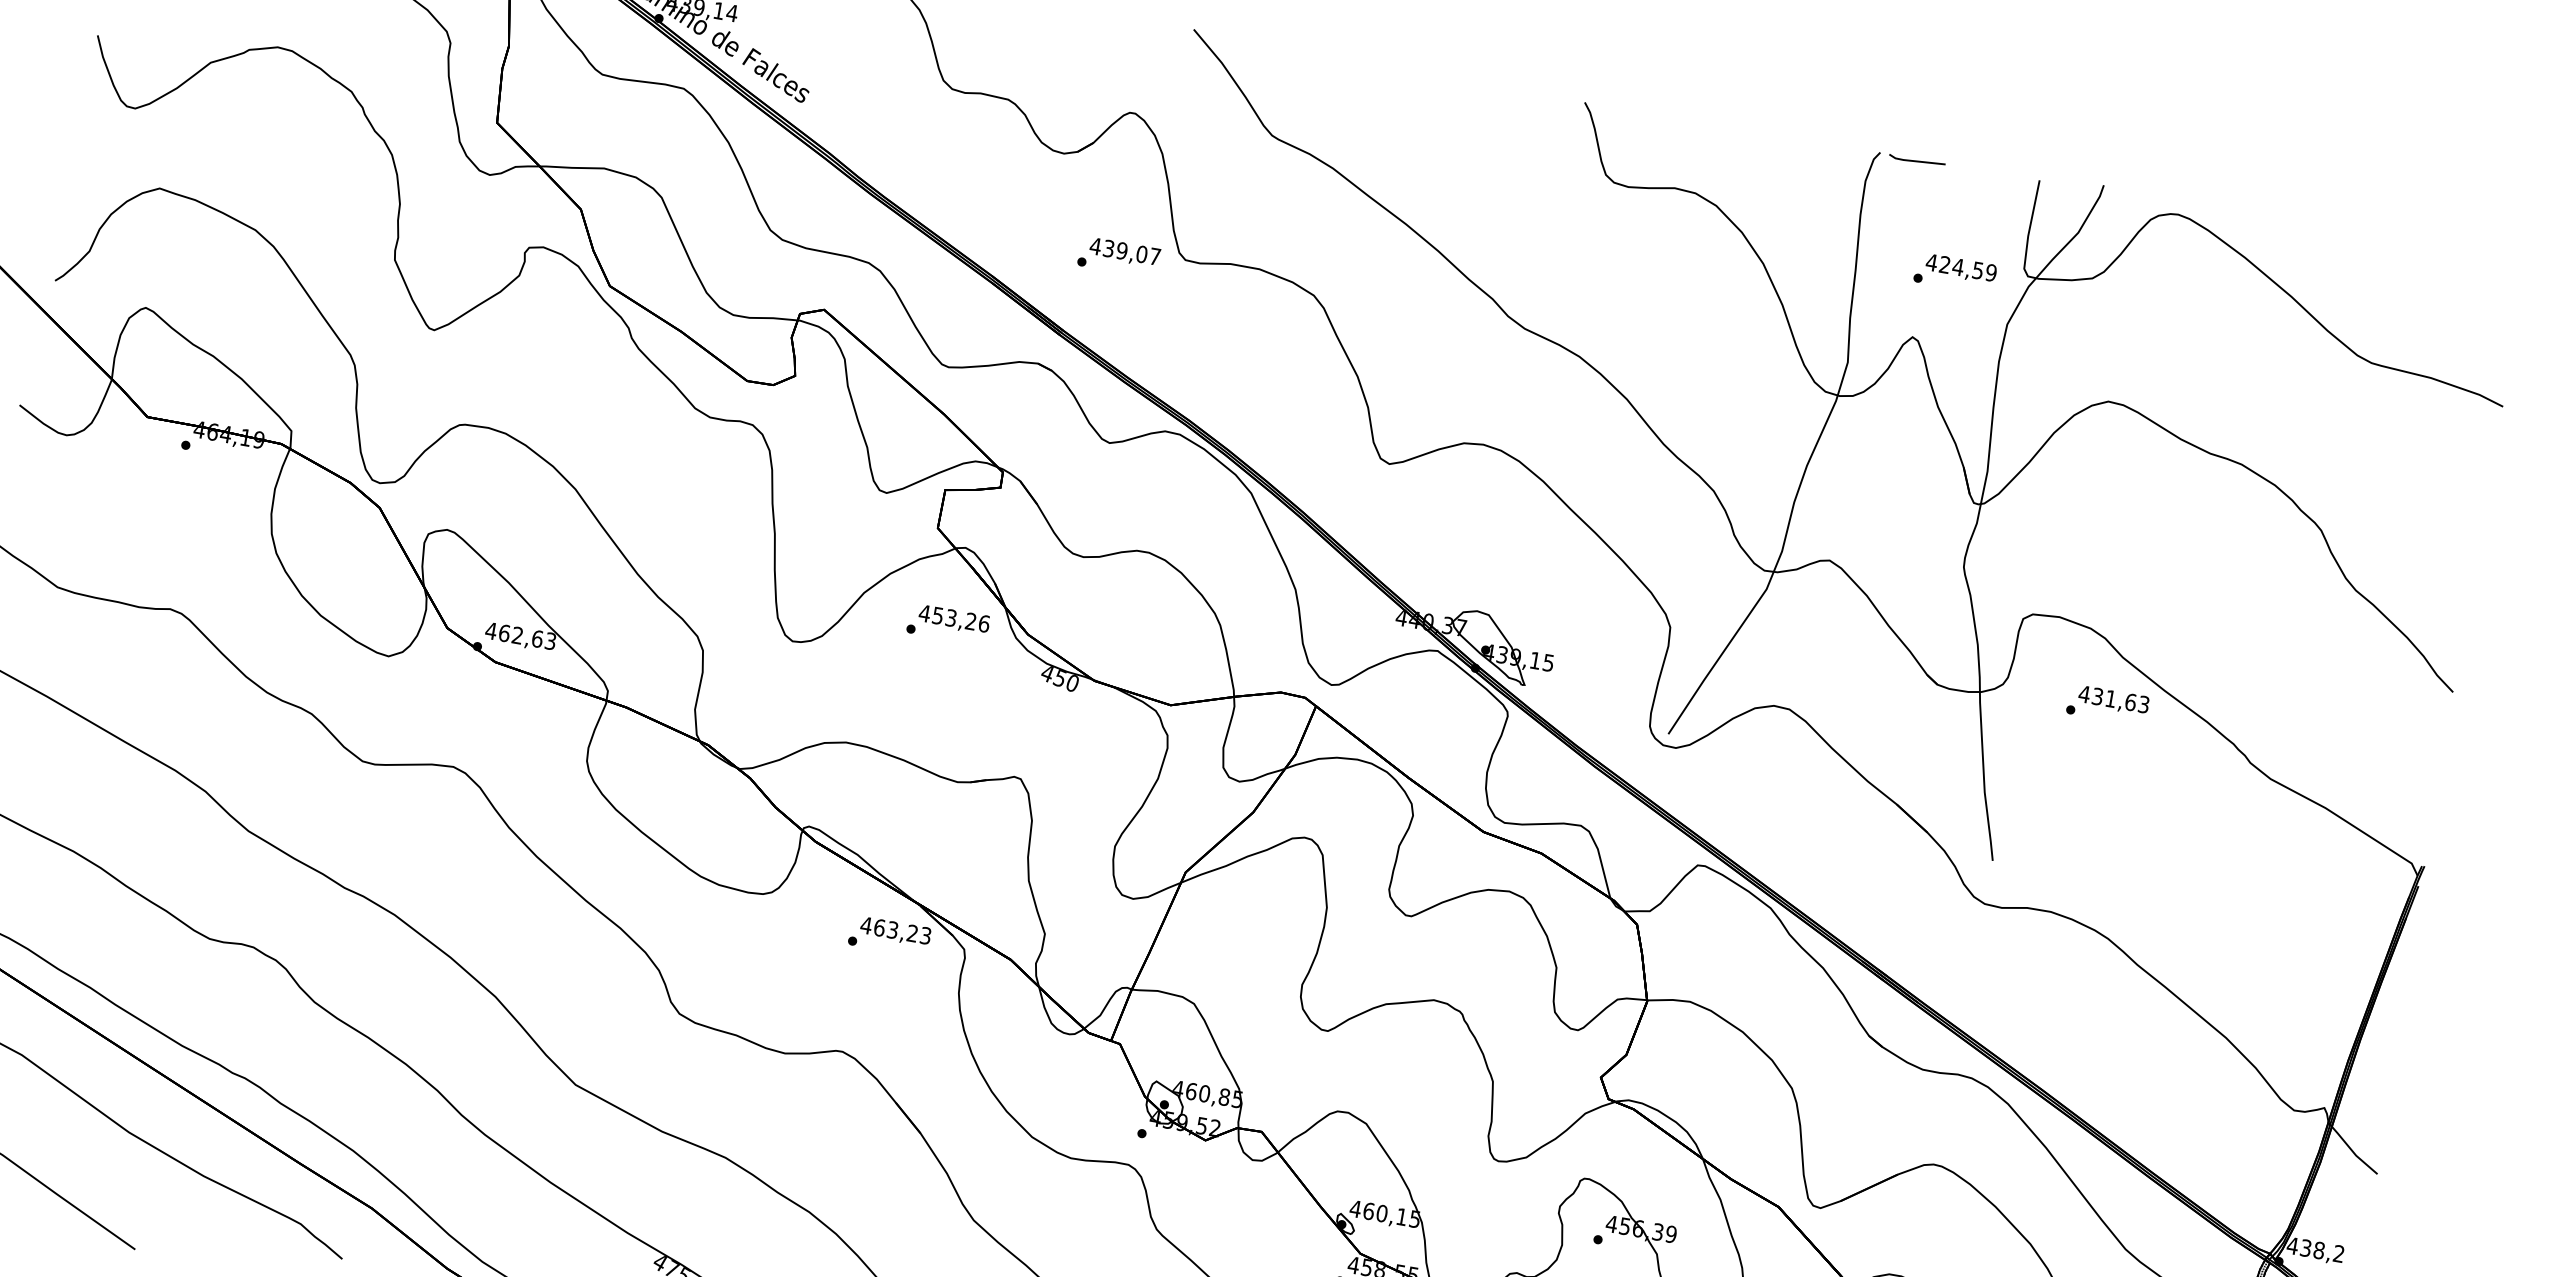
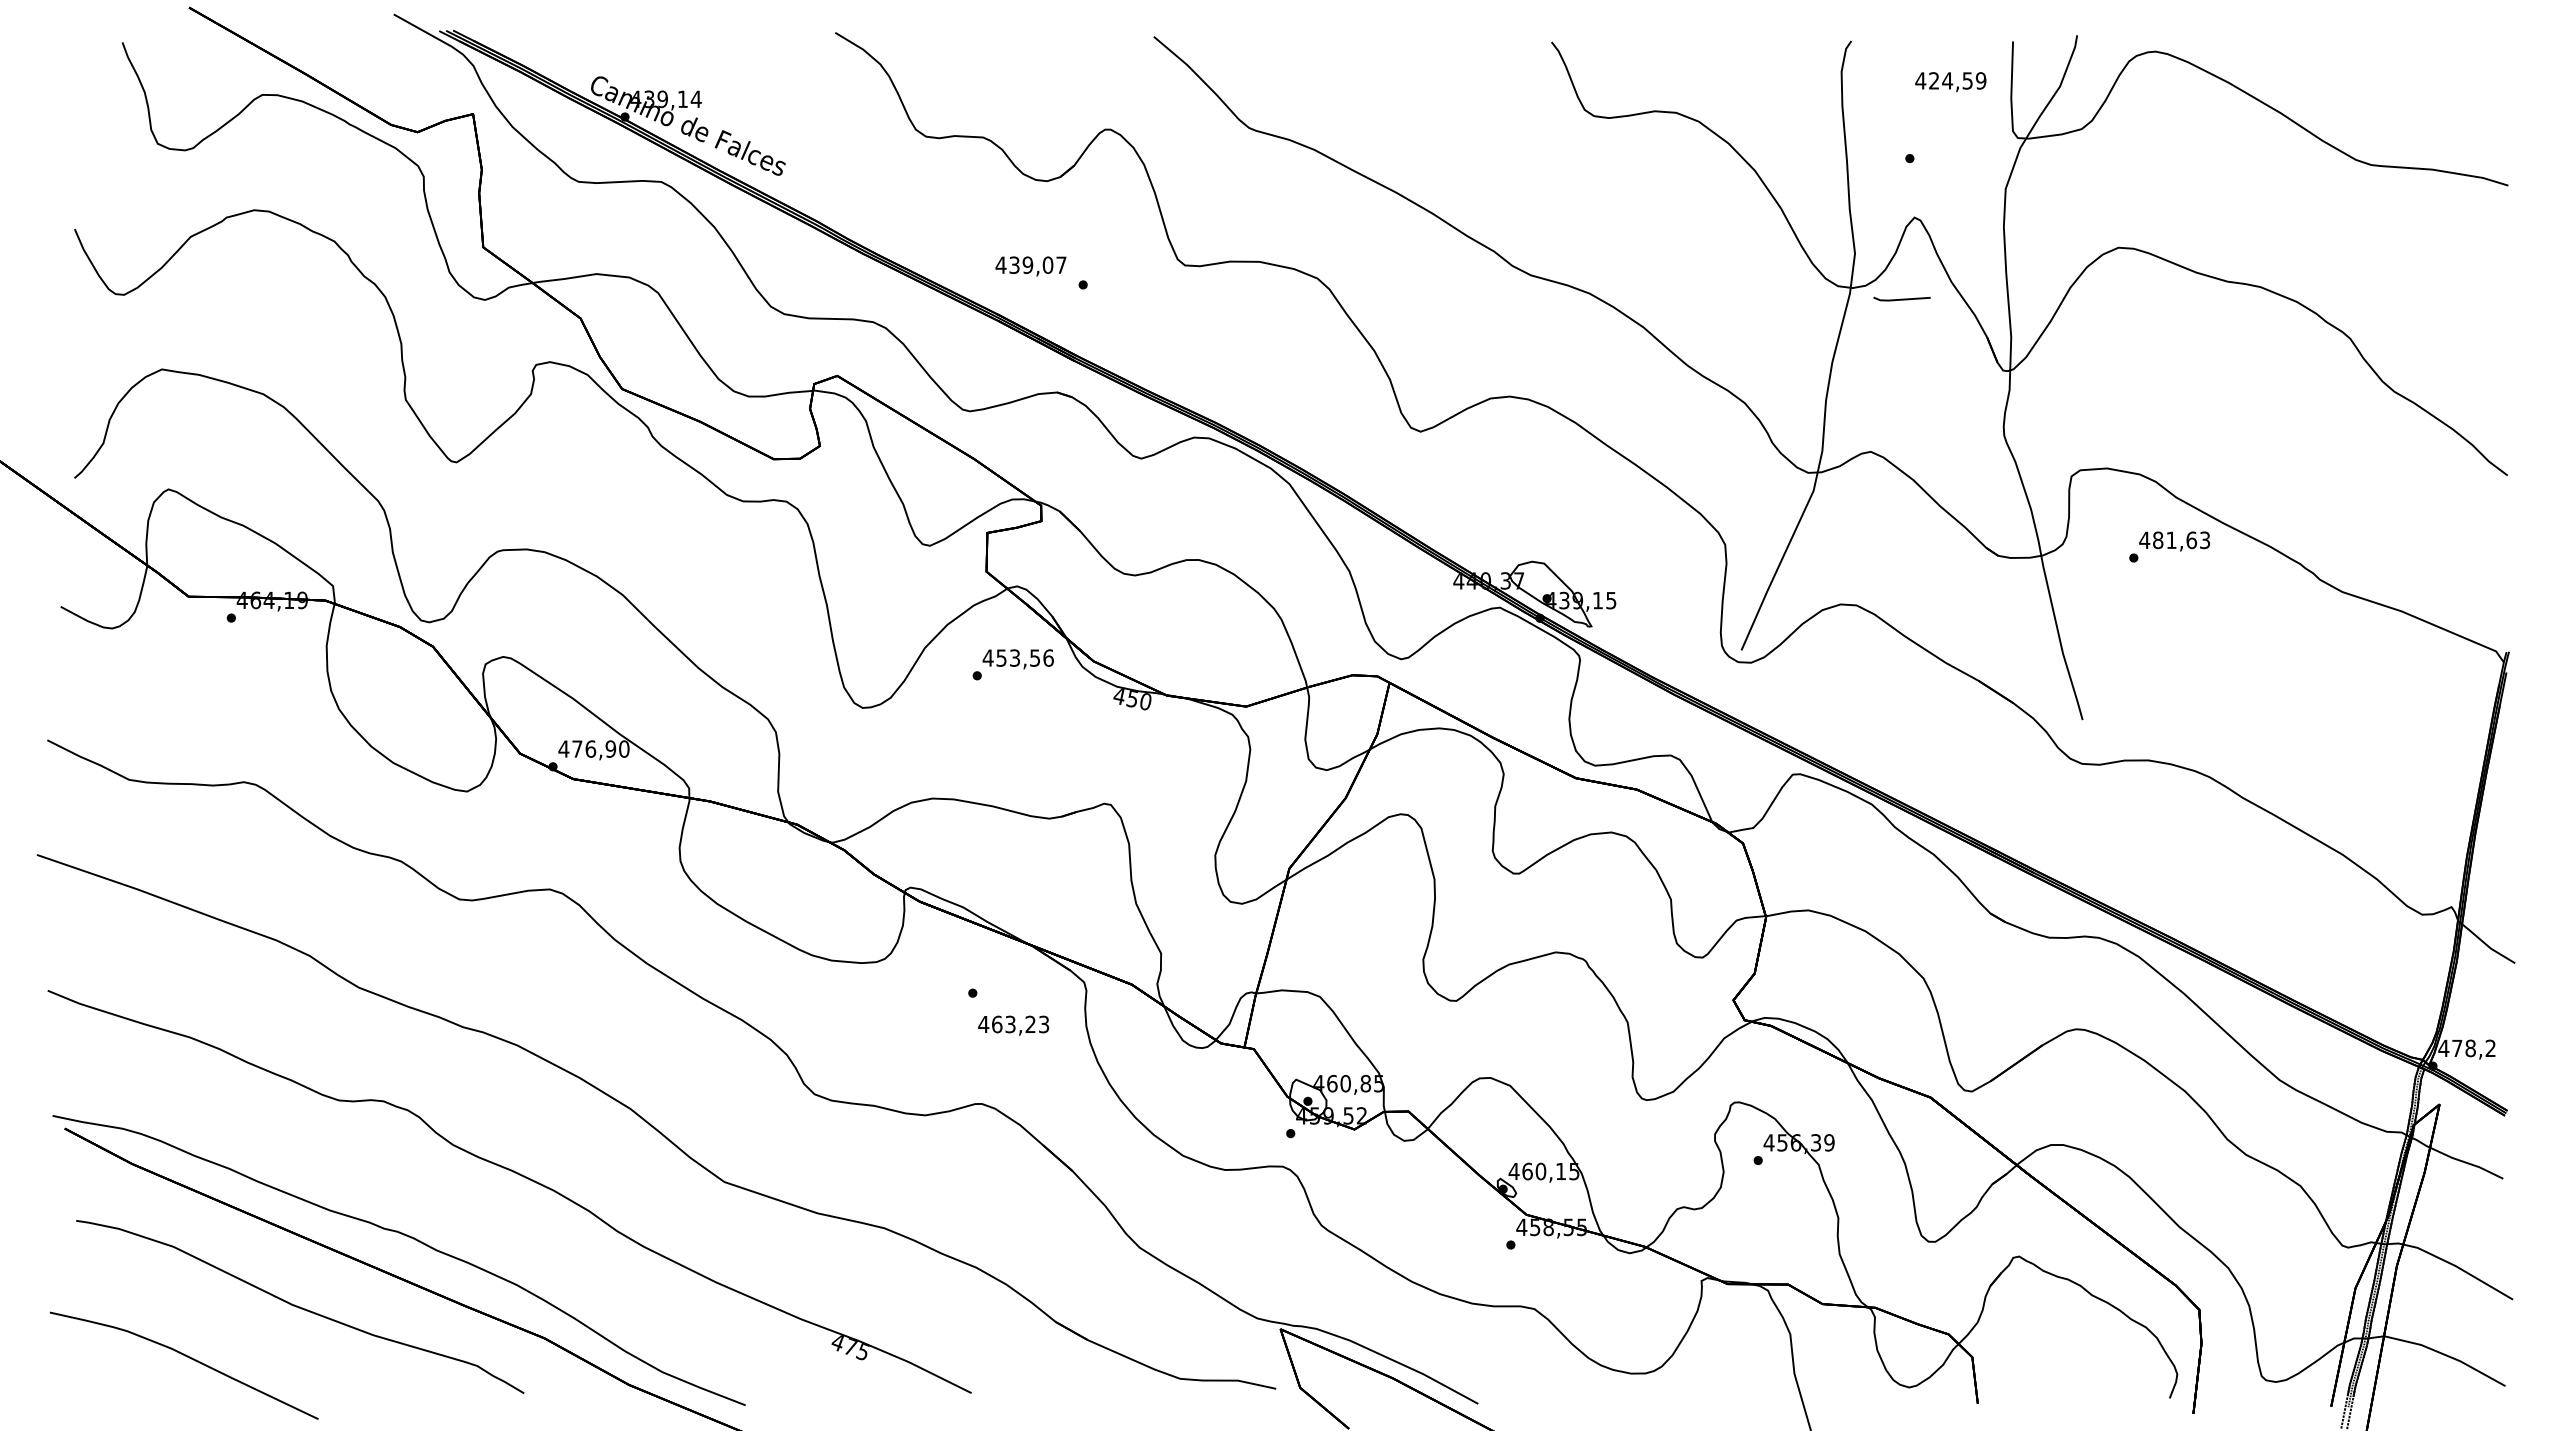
part: (1916, 160) -> (1901, 298), moved
text: (1124, 252) -> (1030, 266), moved
text: (1960, 269) -> (1950, 82), moved
text: (970, 620) -> (1034, 657), 453,26 -> 453,56
text: (527, 636) -> (600, 748), 462,63 -> 476,90
text: (2098, 696) -> (2158, 540), 431,63 -> 481,63
text: (895, 931) -> (1013, 1025), moved
text: (2306, 1248) -> (2457, 1048), 438,2 -> 478,2

